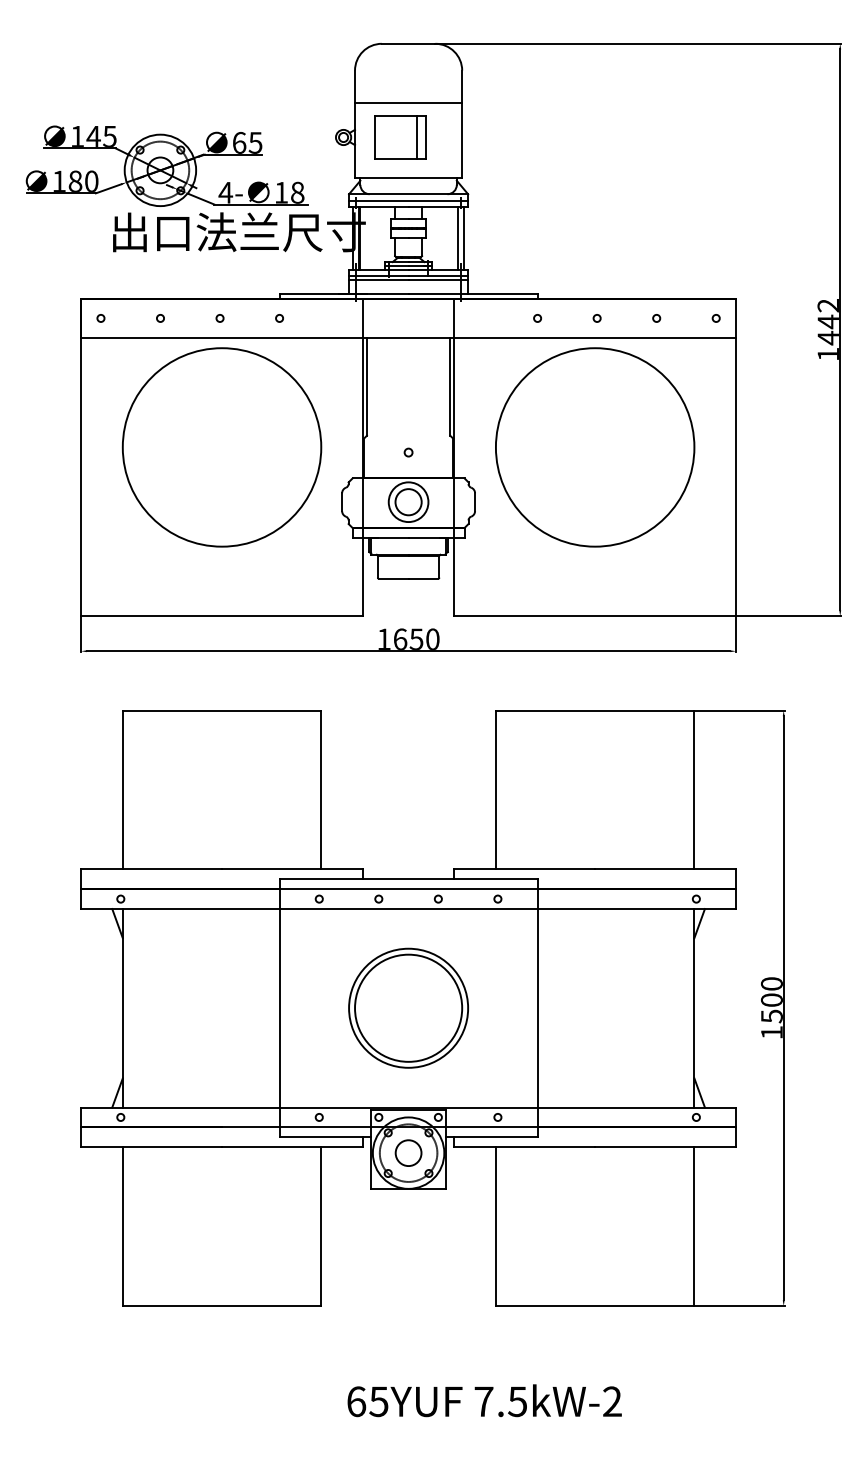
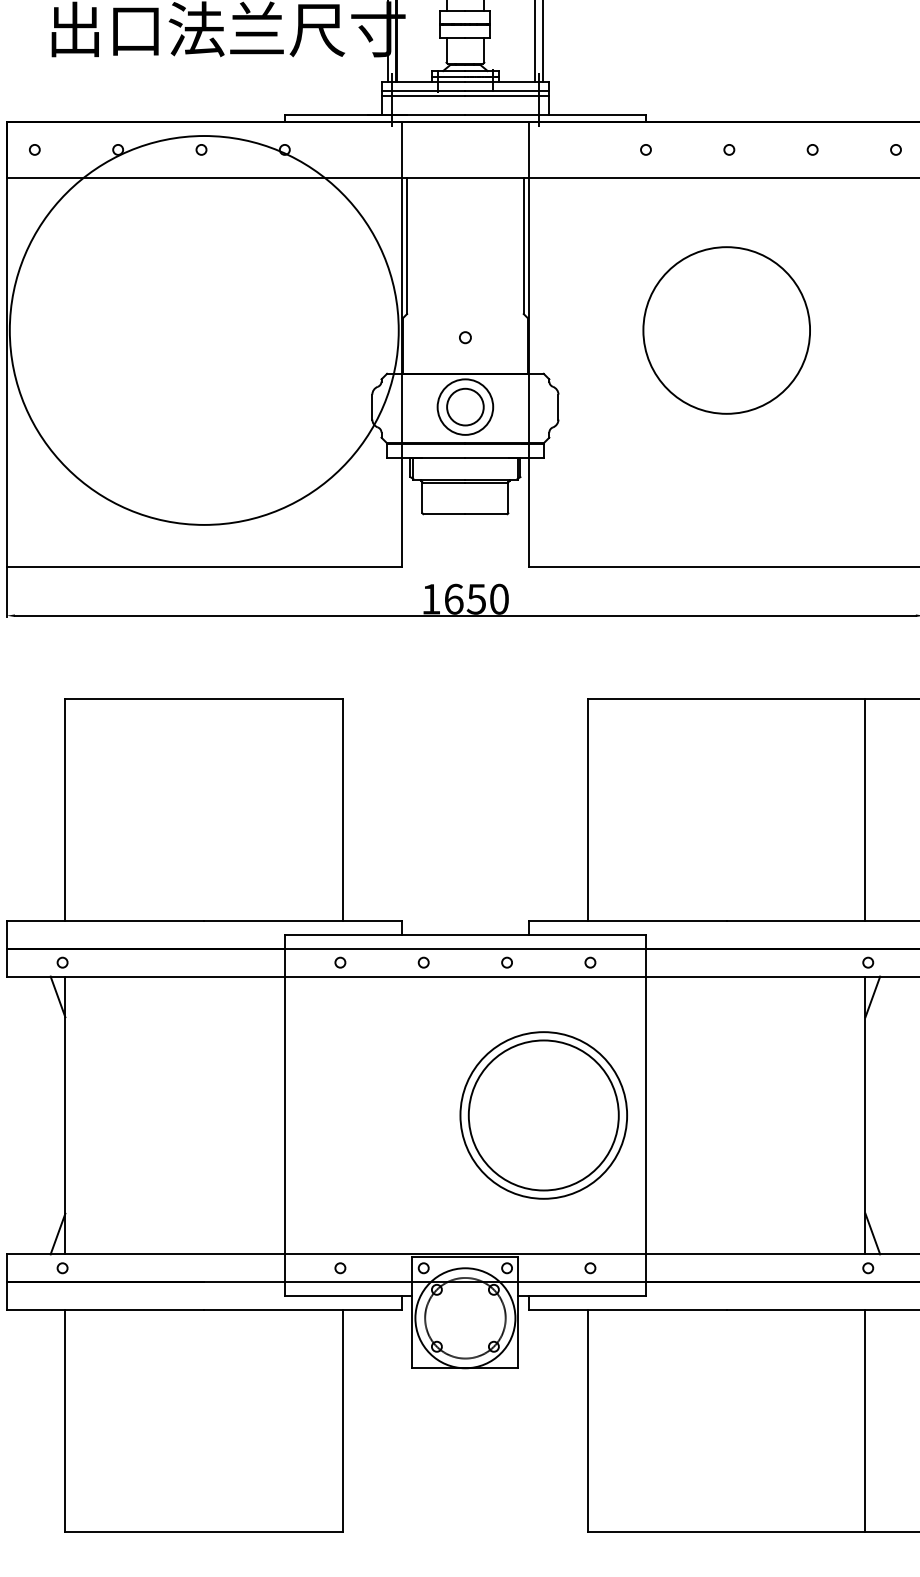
circle: (221, 447) -> (203, 330), size x1.4
circle: (595, 447) -> (727, 330), size x0.6
part: (408, 1007) -> (543, 1114), moved
circle: (408, 1152) -> (465, 1317), removed

